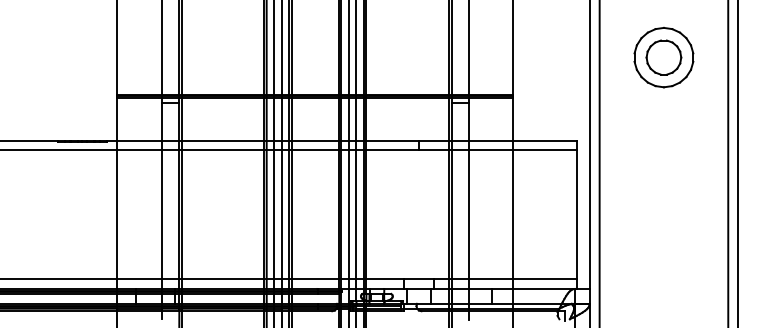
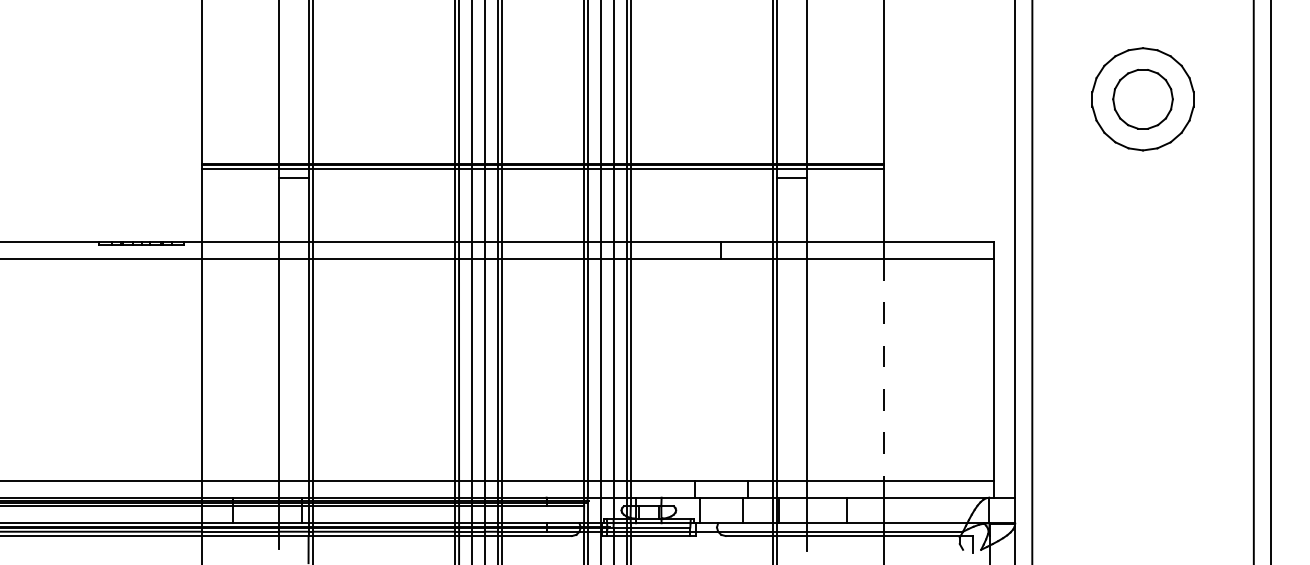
line: (513, 215) -> (884, 371), solid -> dashed

